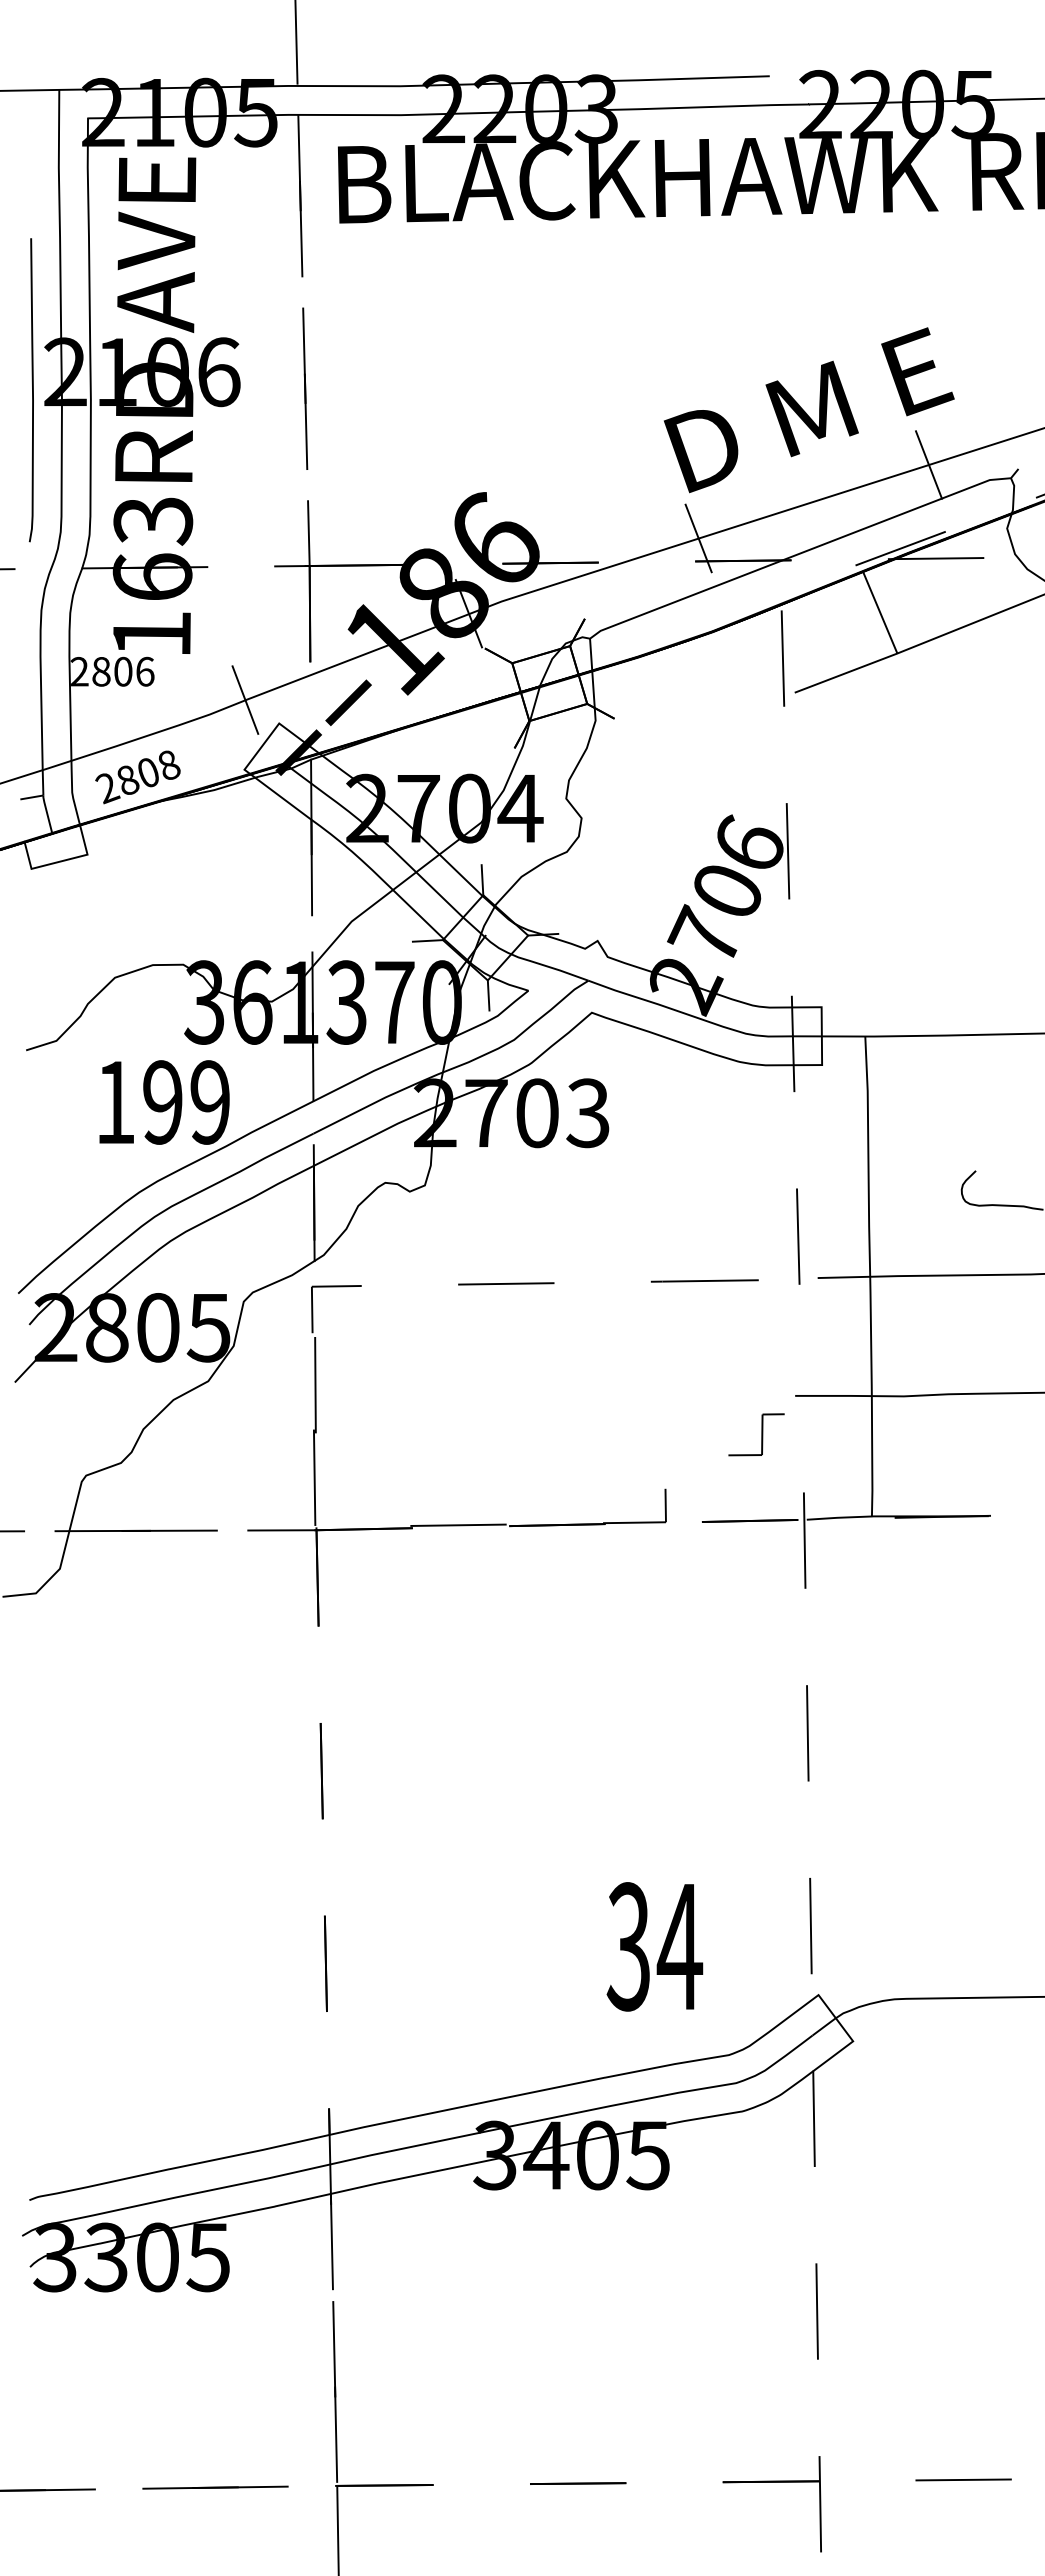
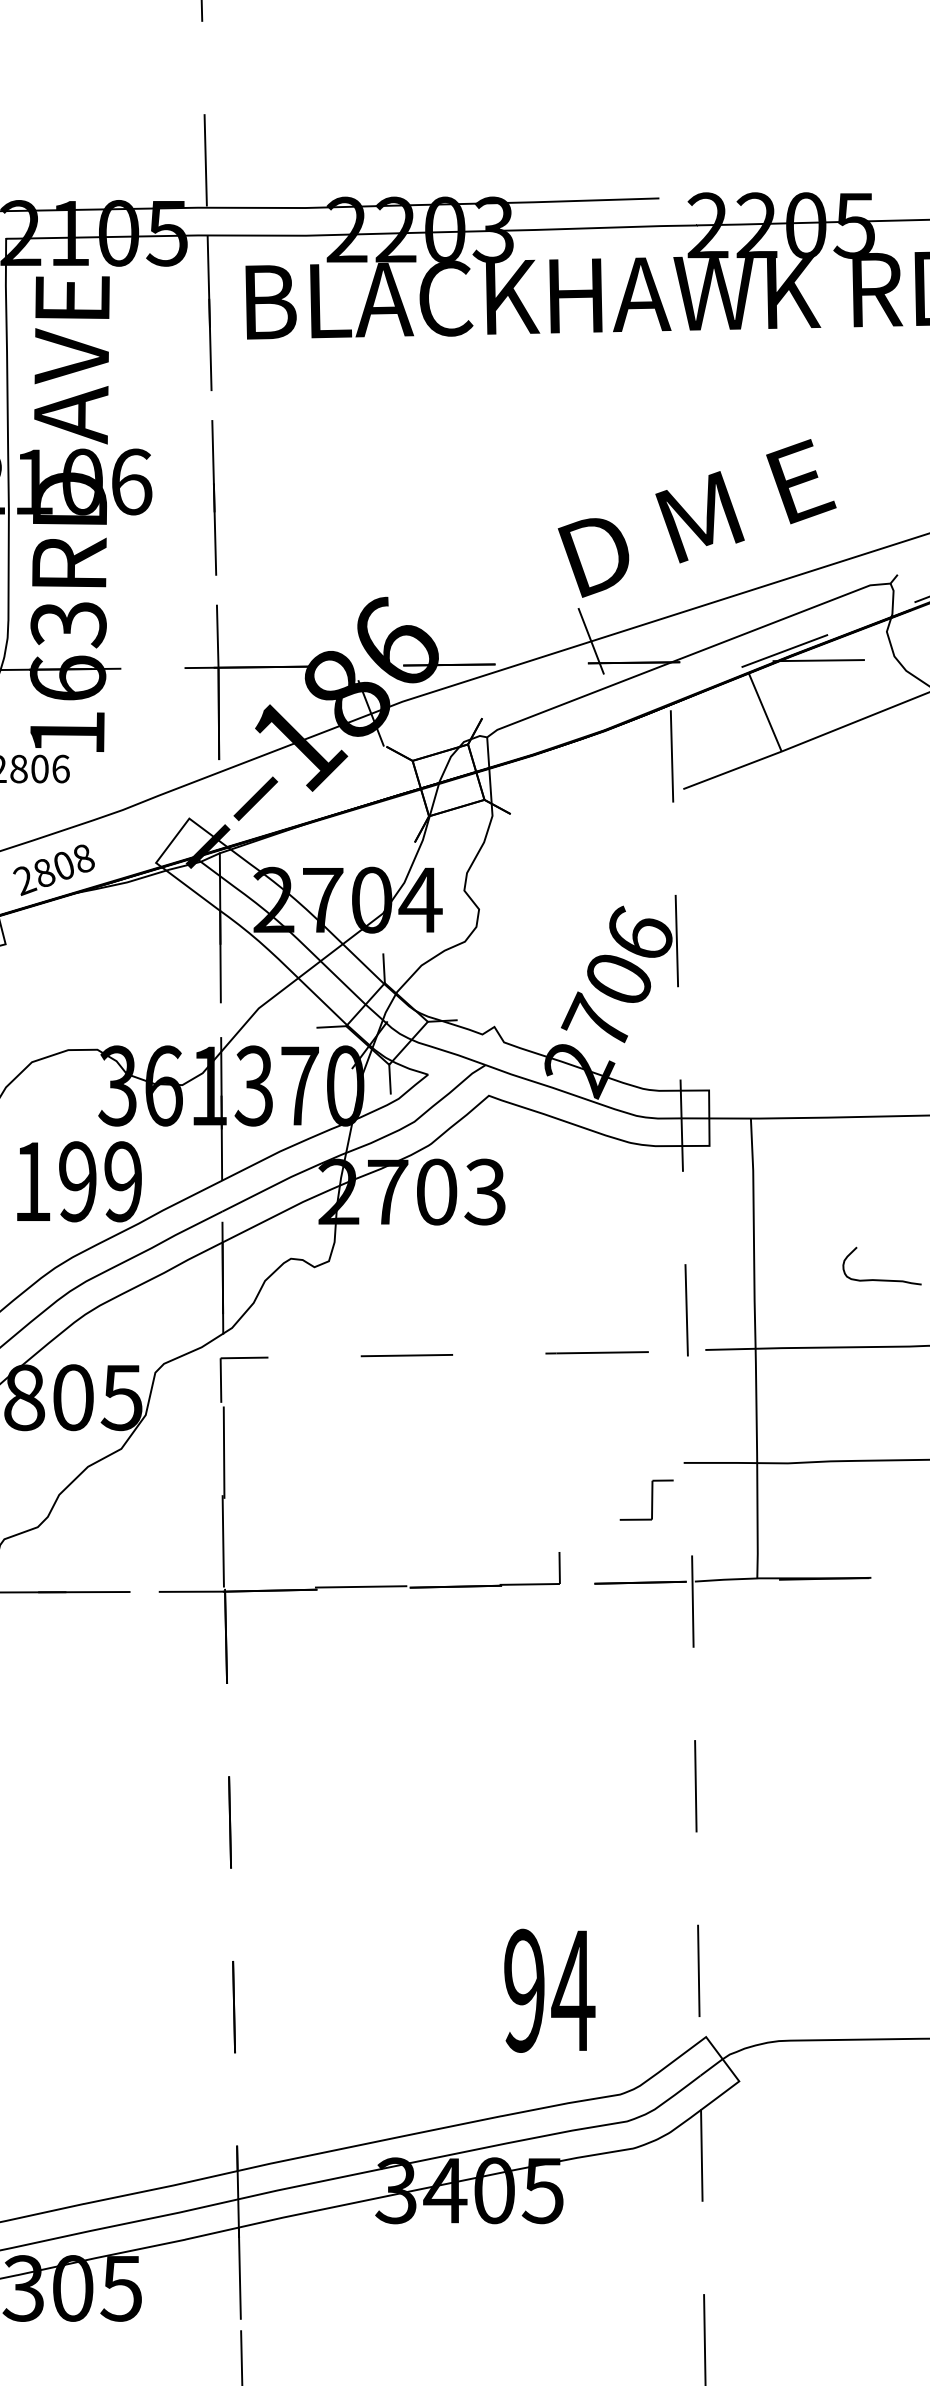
line: (928, 464) -> (811, 570), removed
line: (245, 699) -> (157, 795), removed
text: (627, 1946) -> (523, 1990), 34 -> 94

